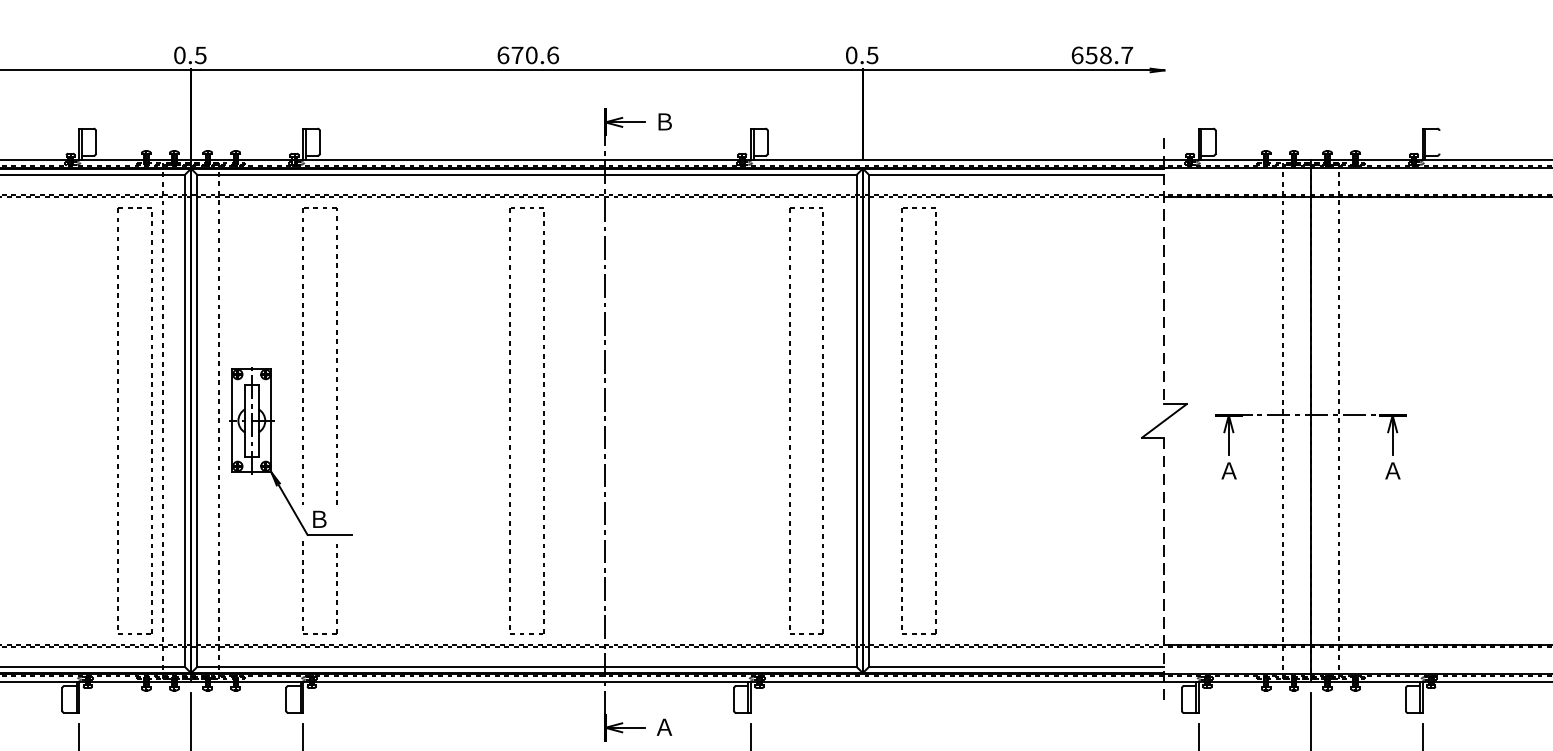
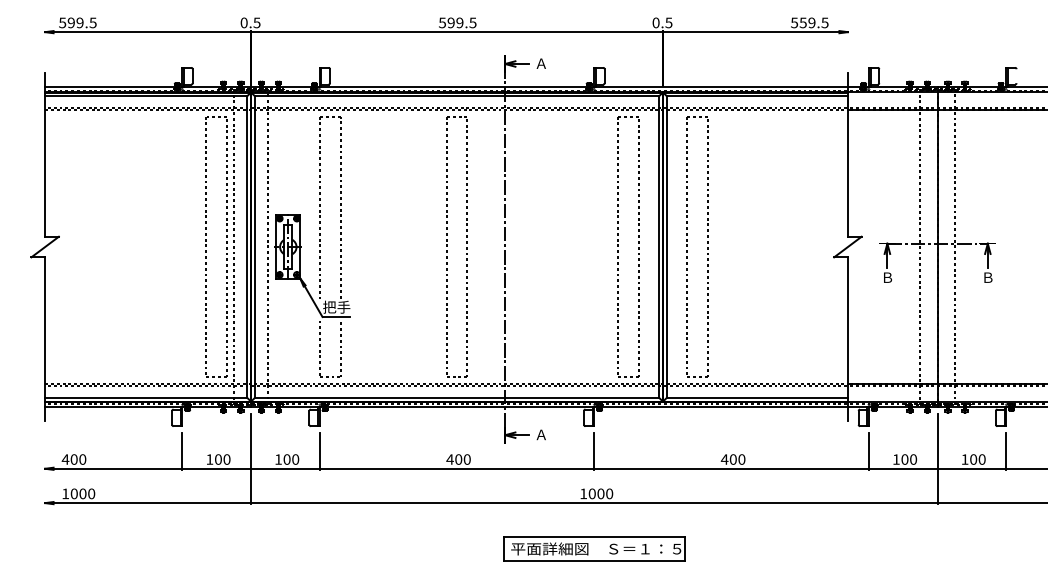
text: (527, 54) -> (457, 22), 670.6 -> 599.5
text: (1101, 54) -> (809, 22), 658.7 -> 559.5
text: (663, 121) -> (540, 63), Ｂ -> Ａ
line: (1163, 271) -> (847, 155), dashed -> solid
text: (1229, 470) -> (887, 277), Ａ -> Ｂ
text: (1392, 470) -> (987, 277), Ａ -> Ｂ
text: (330, 517) -> (336, 306), Ｂ -> 把手
line: (1163, 571) -> (847, 339), dashed -> solid

